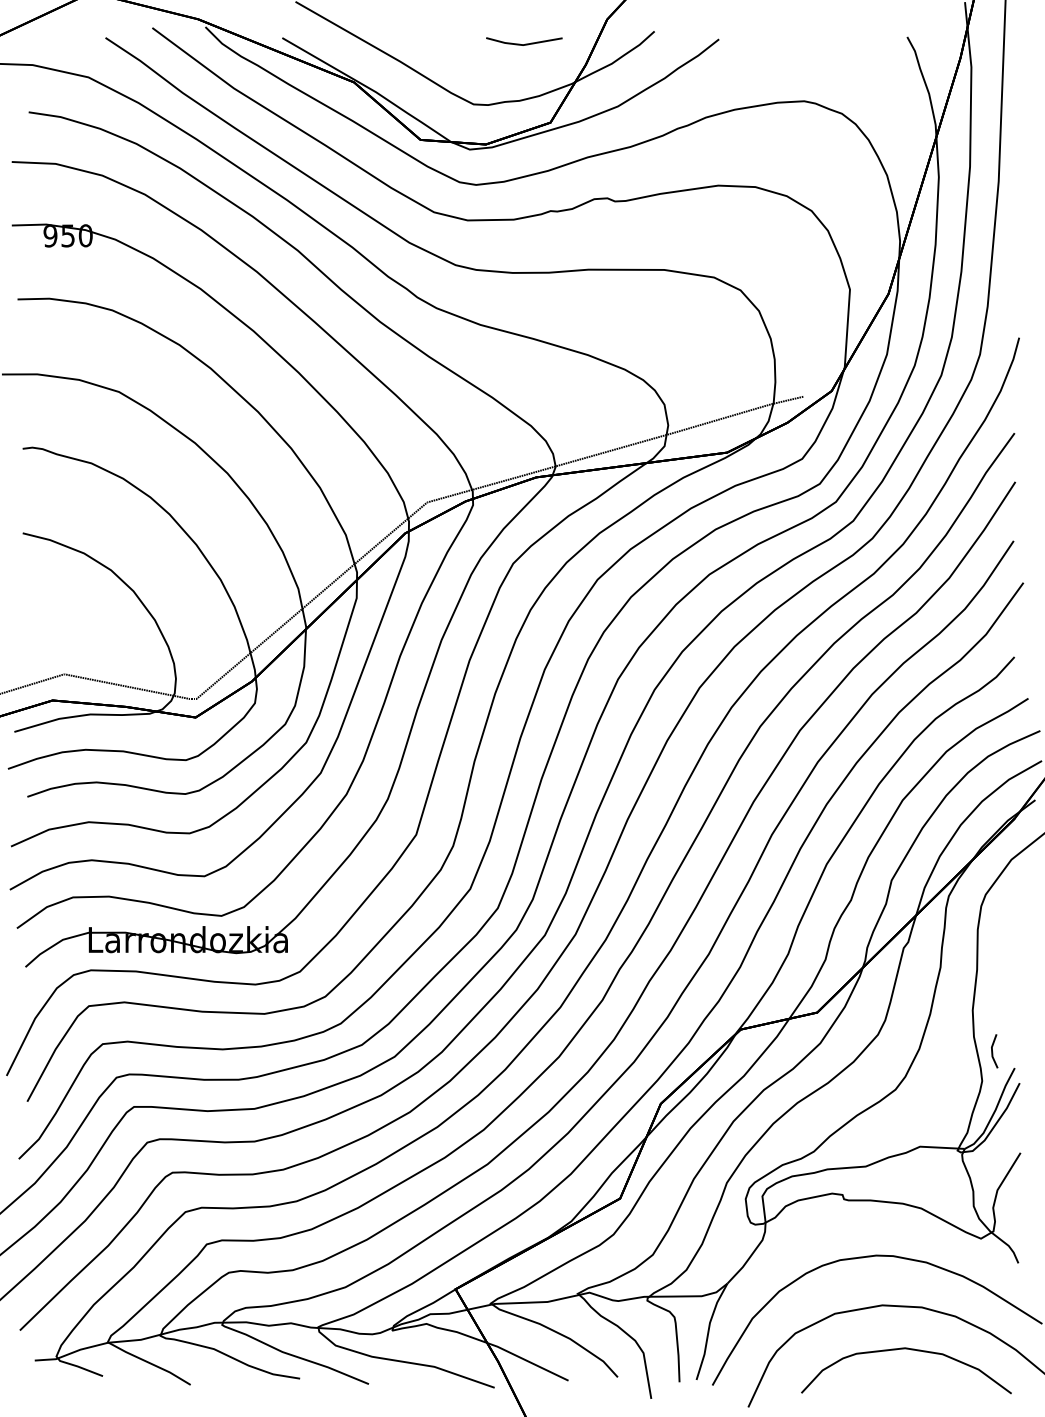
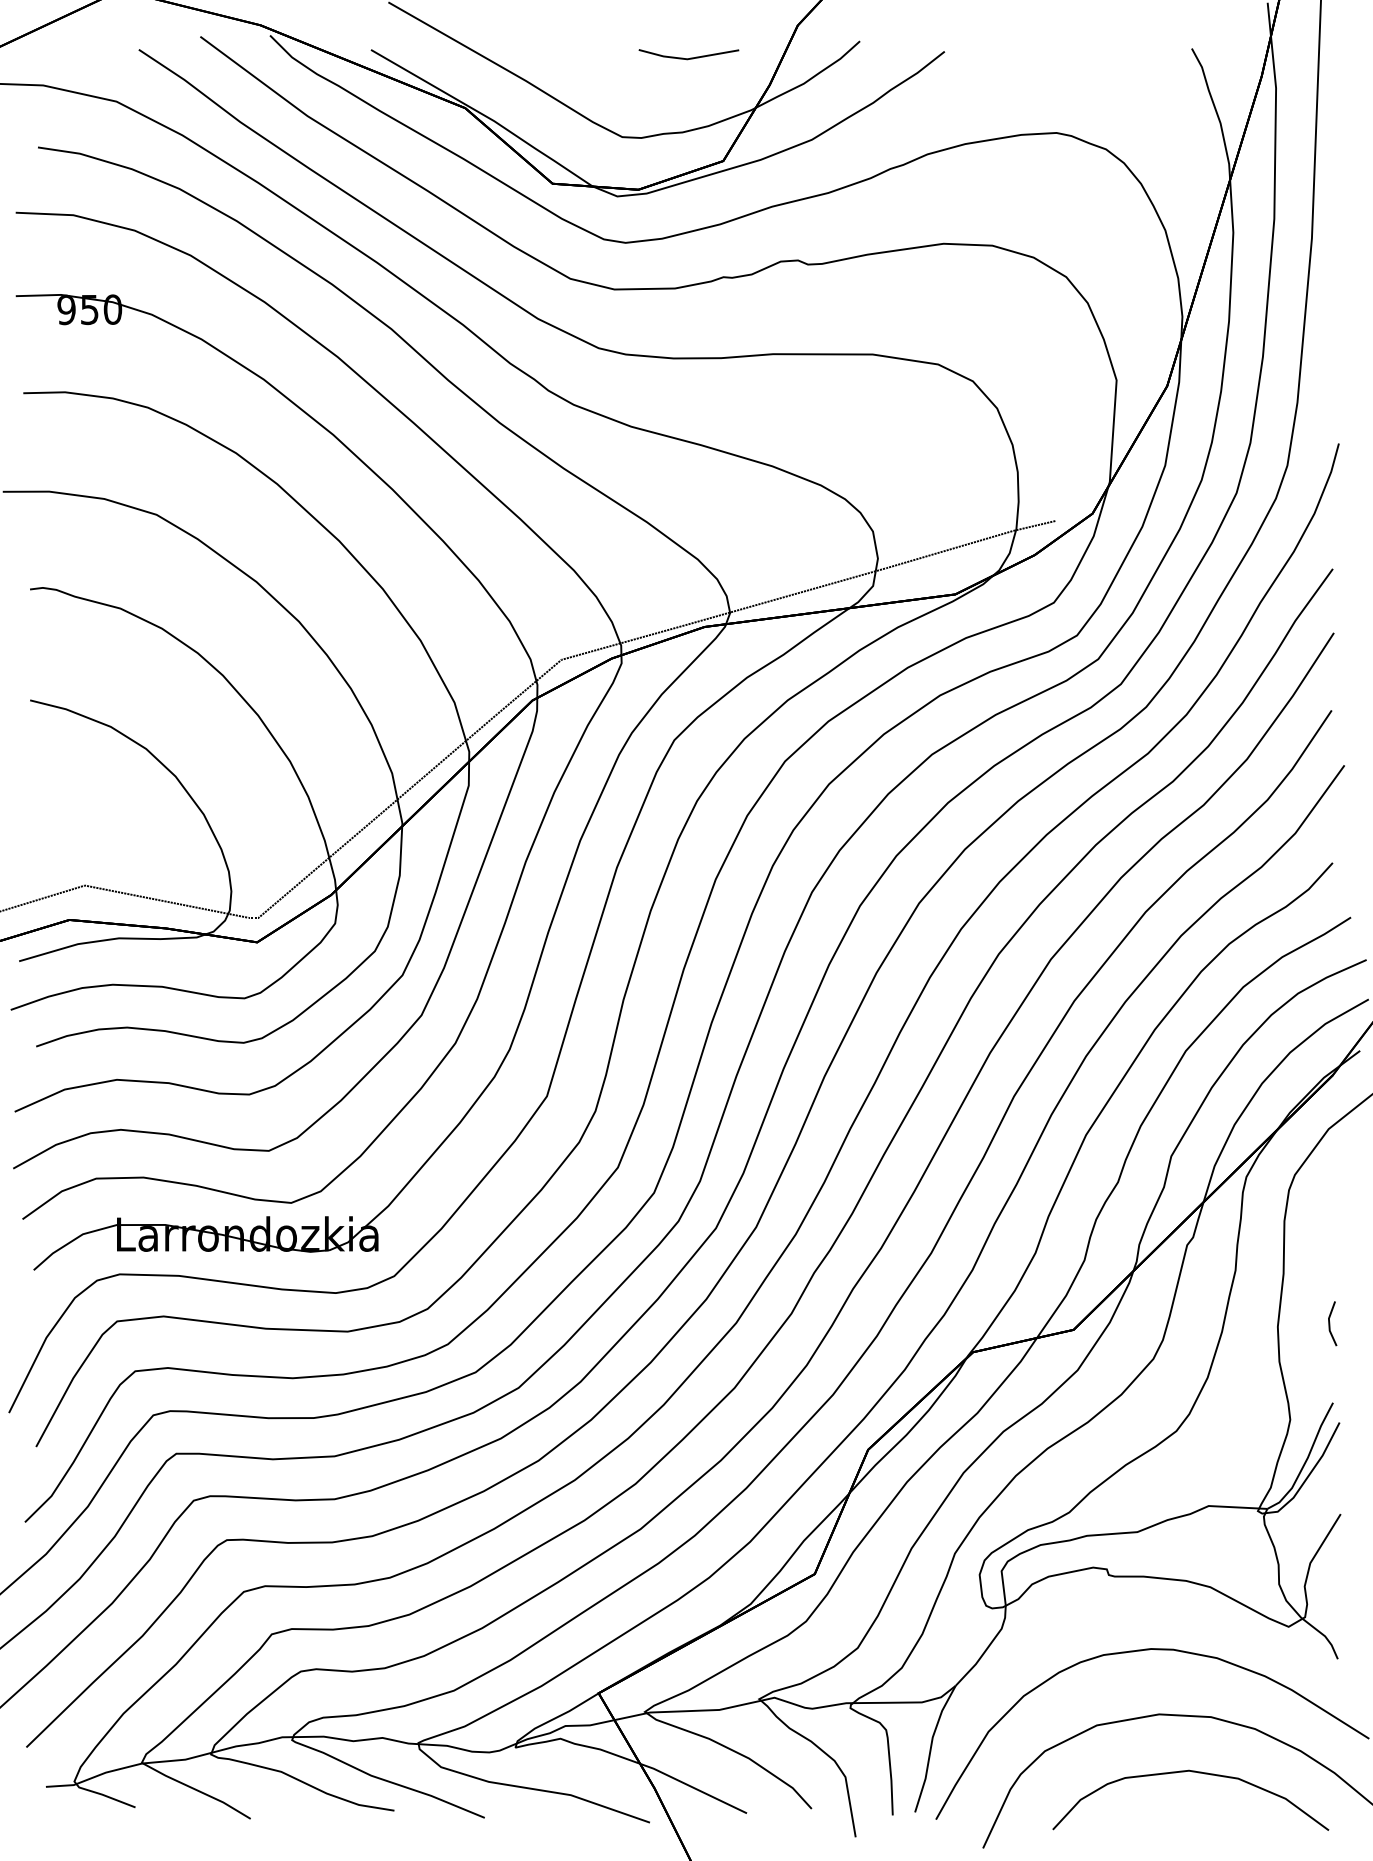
line: (993, 1051) -> (1330, 1323), moved

